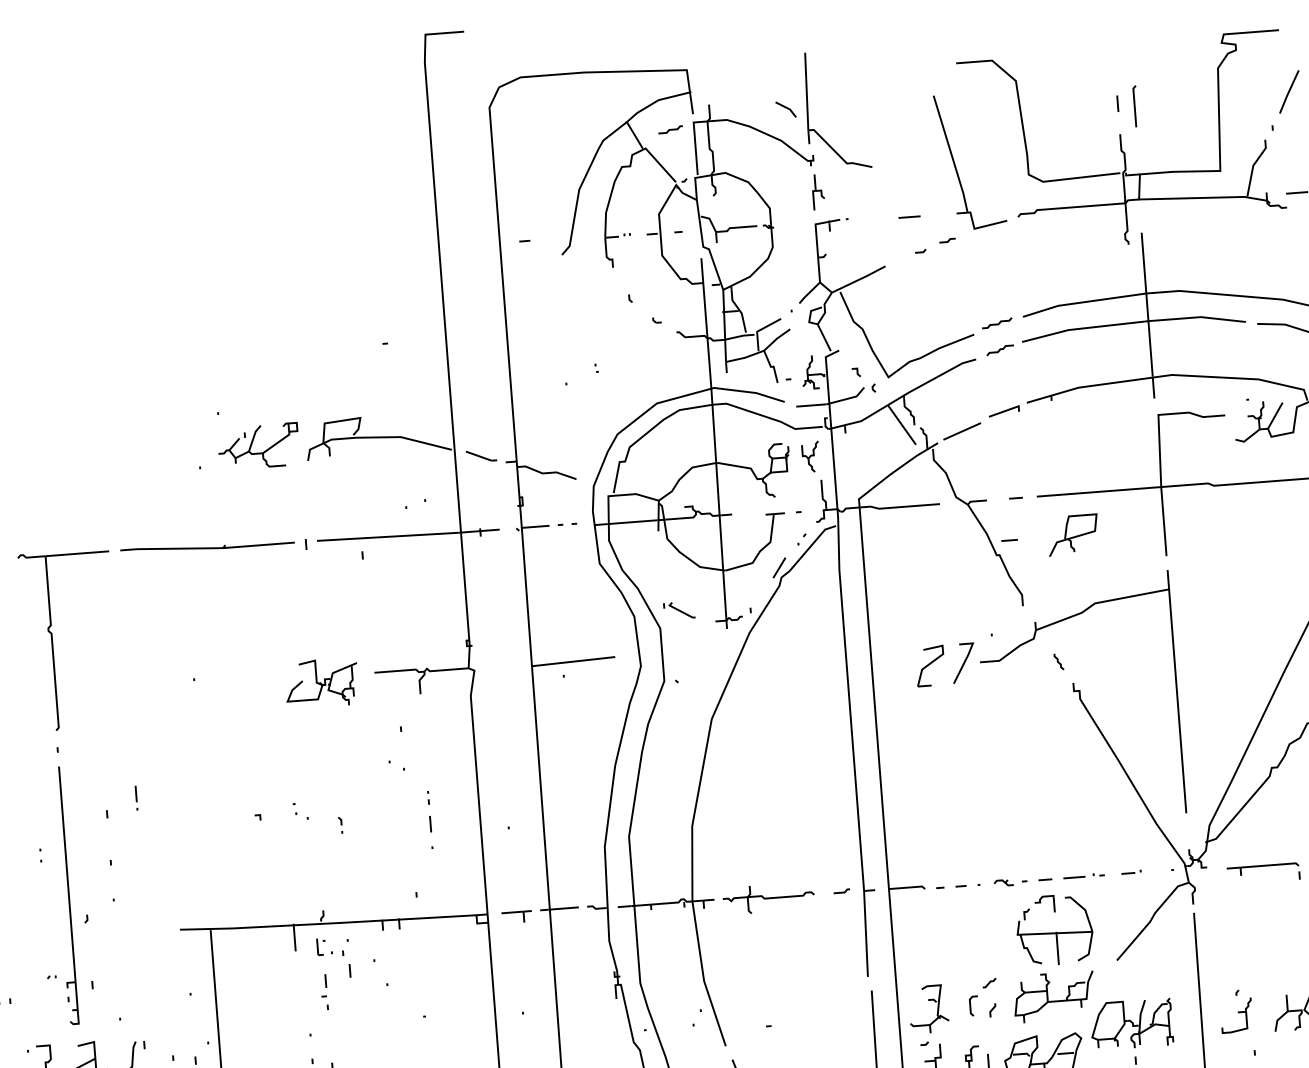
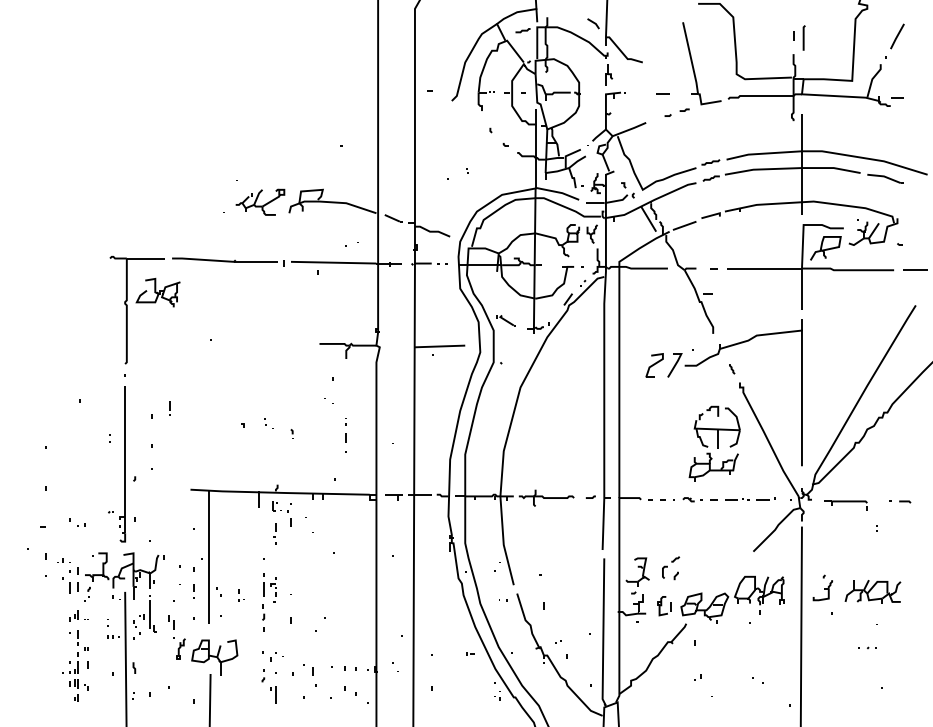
part: (1072, 535) -> (825, 248), moved
part: (320, 682) -> (157, 292), moved
part: (1131, 872) -> (766, 499), size x1.6
part: (1052, 956) -> (714, 443), moved

